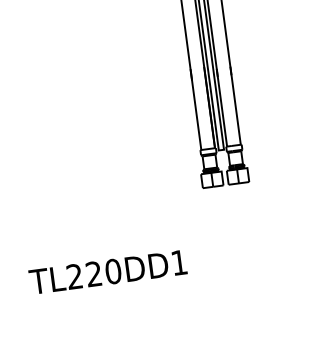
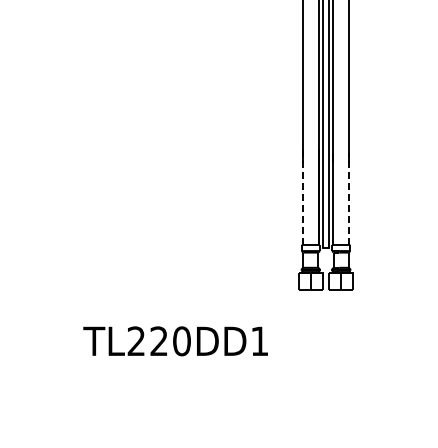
line: (235, 105) -> (349, 198), solid -> dashed
line: (195, 109) -> (302, 197), solid -> dashed
text: (107, 272) -> (175, 341), moved

